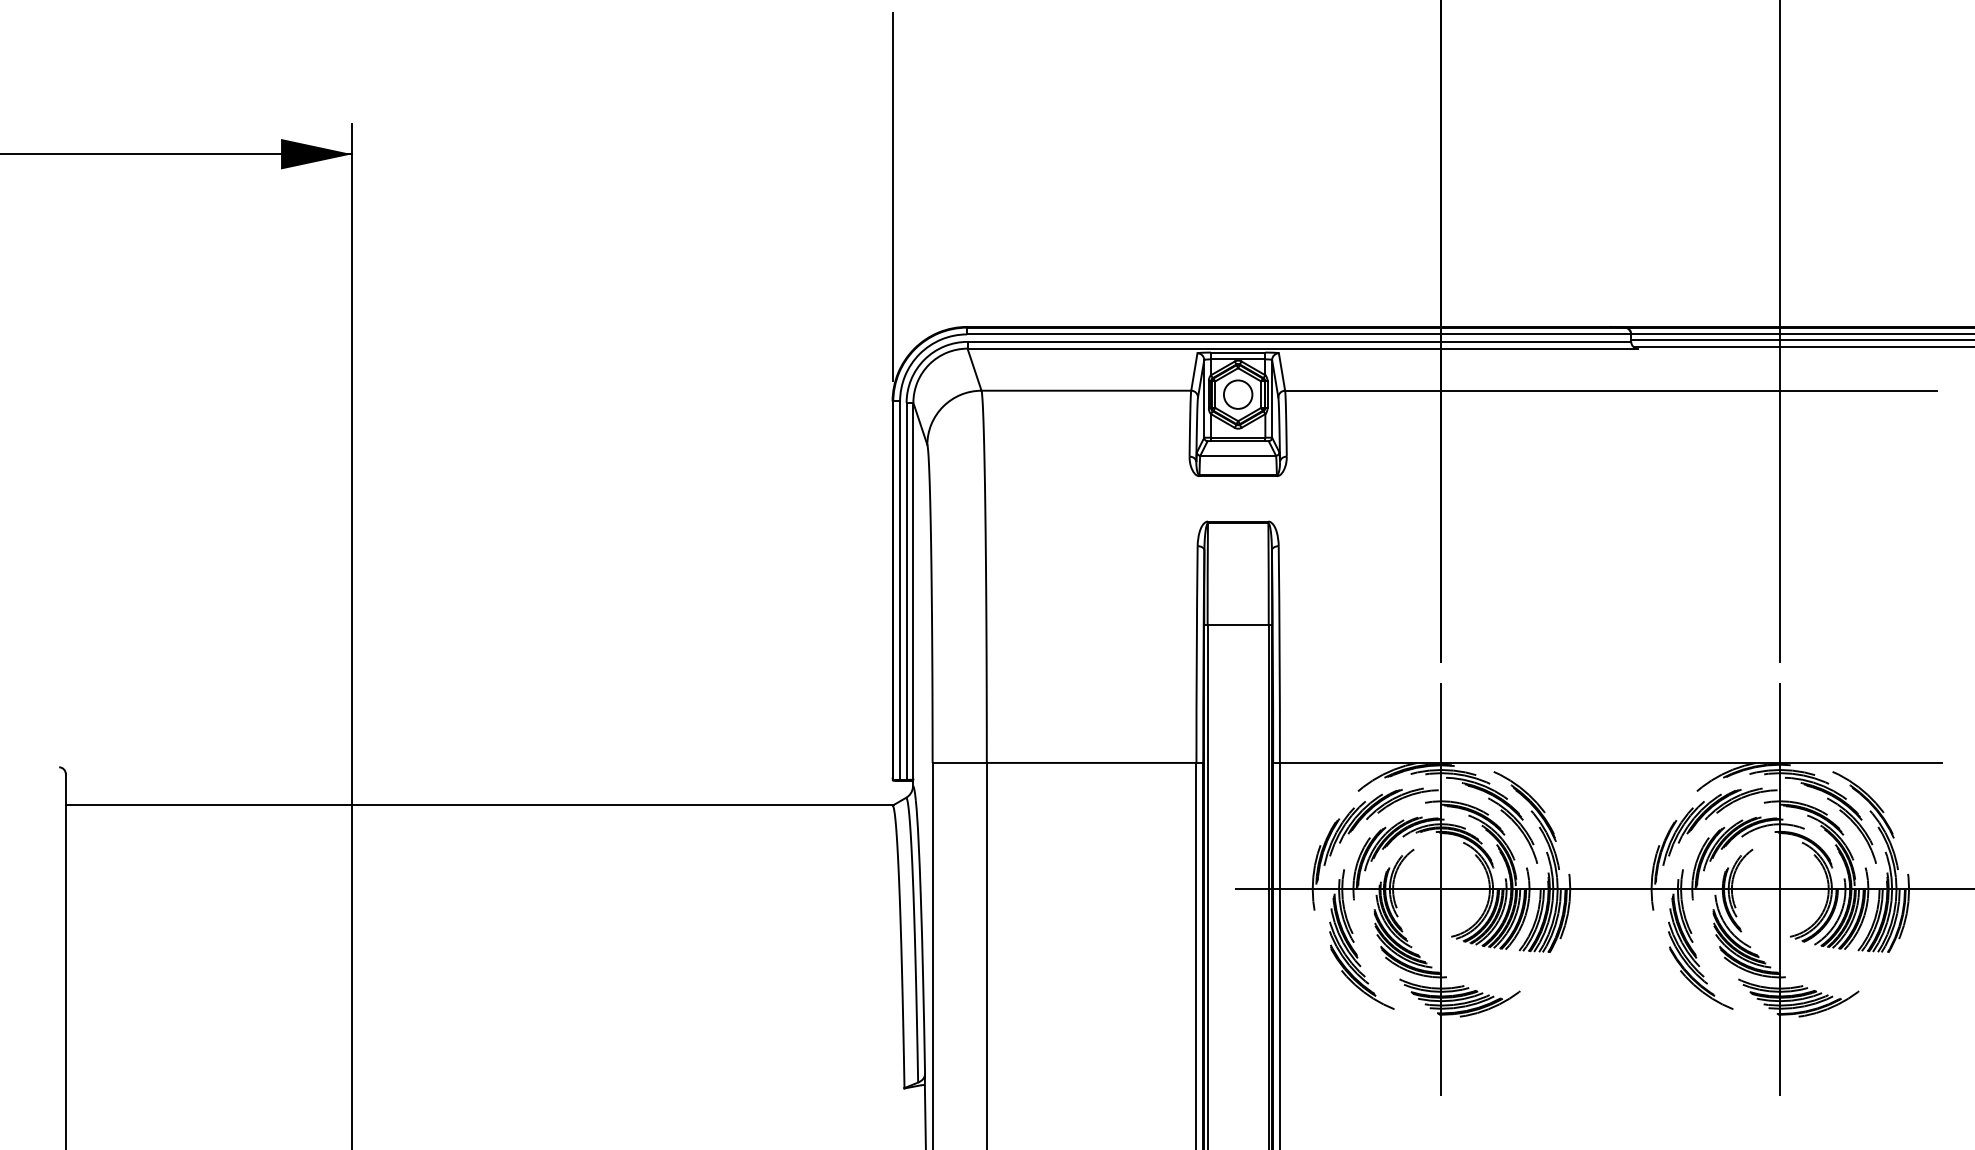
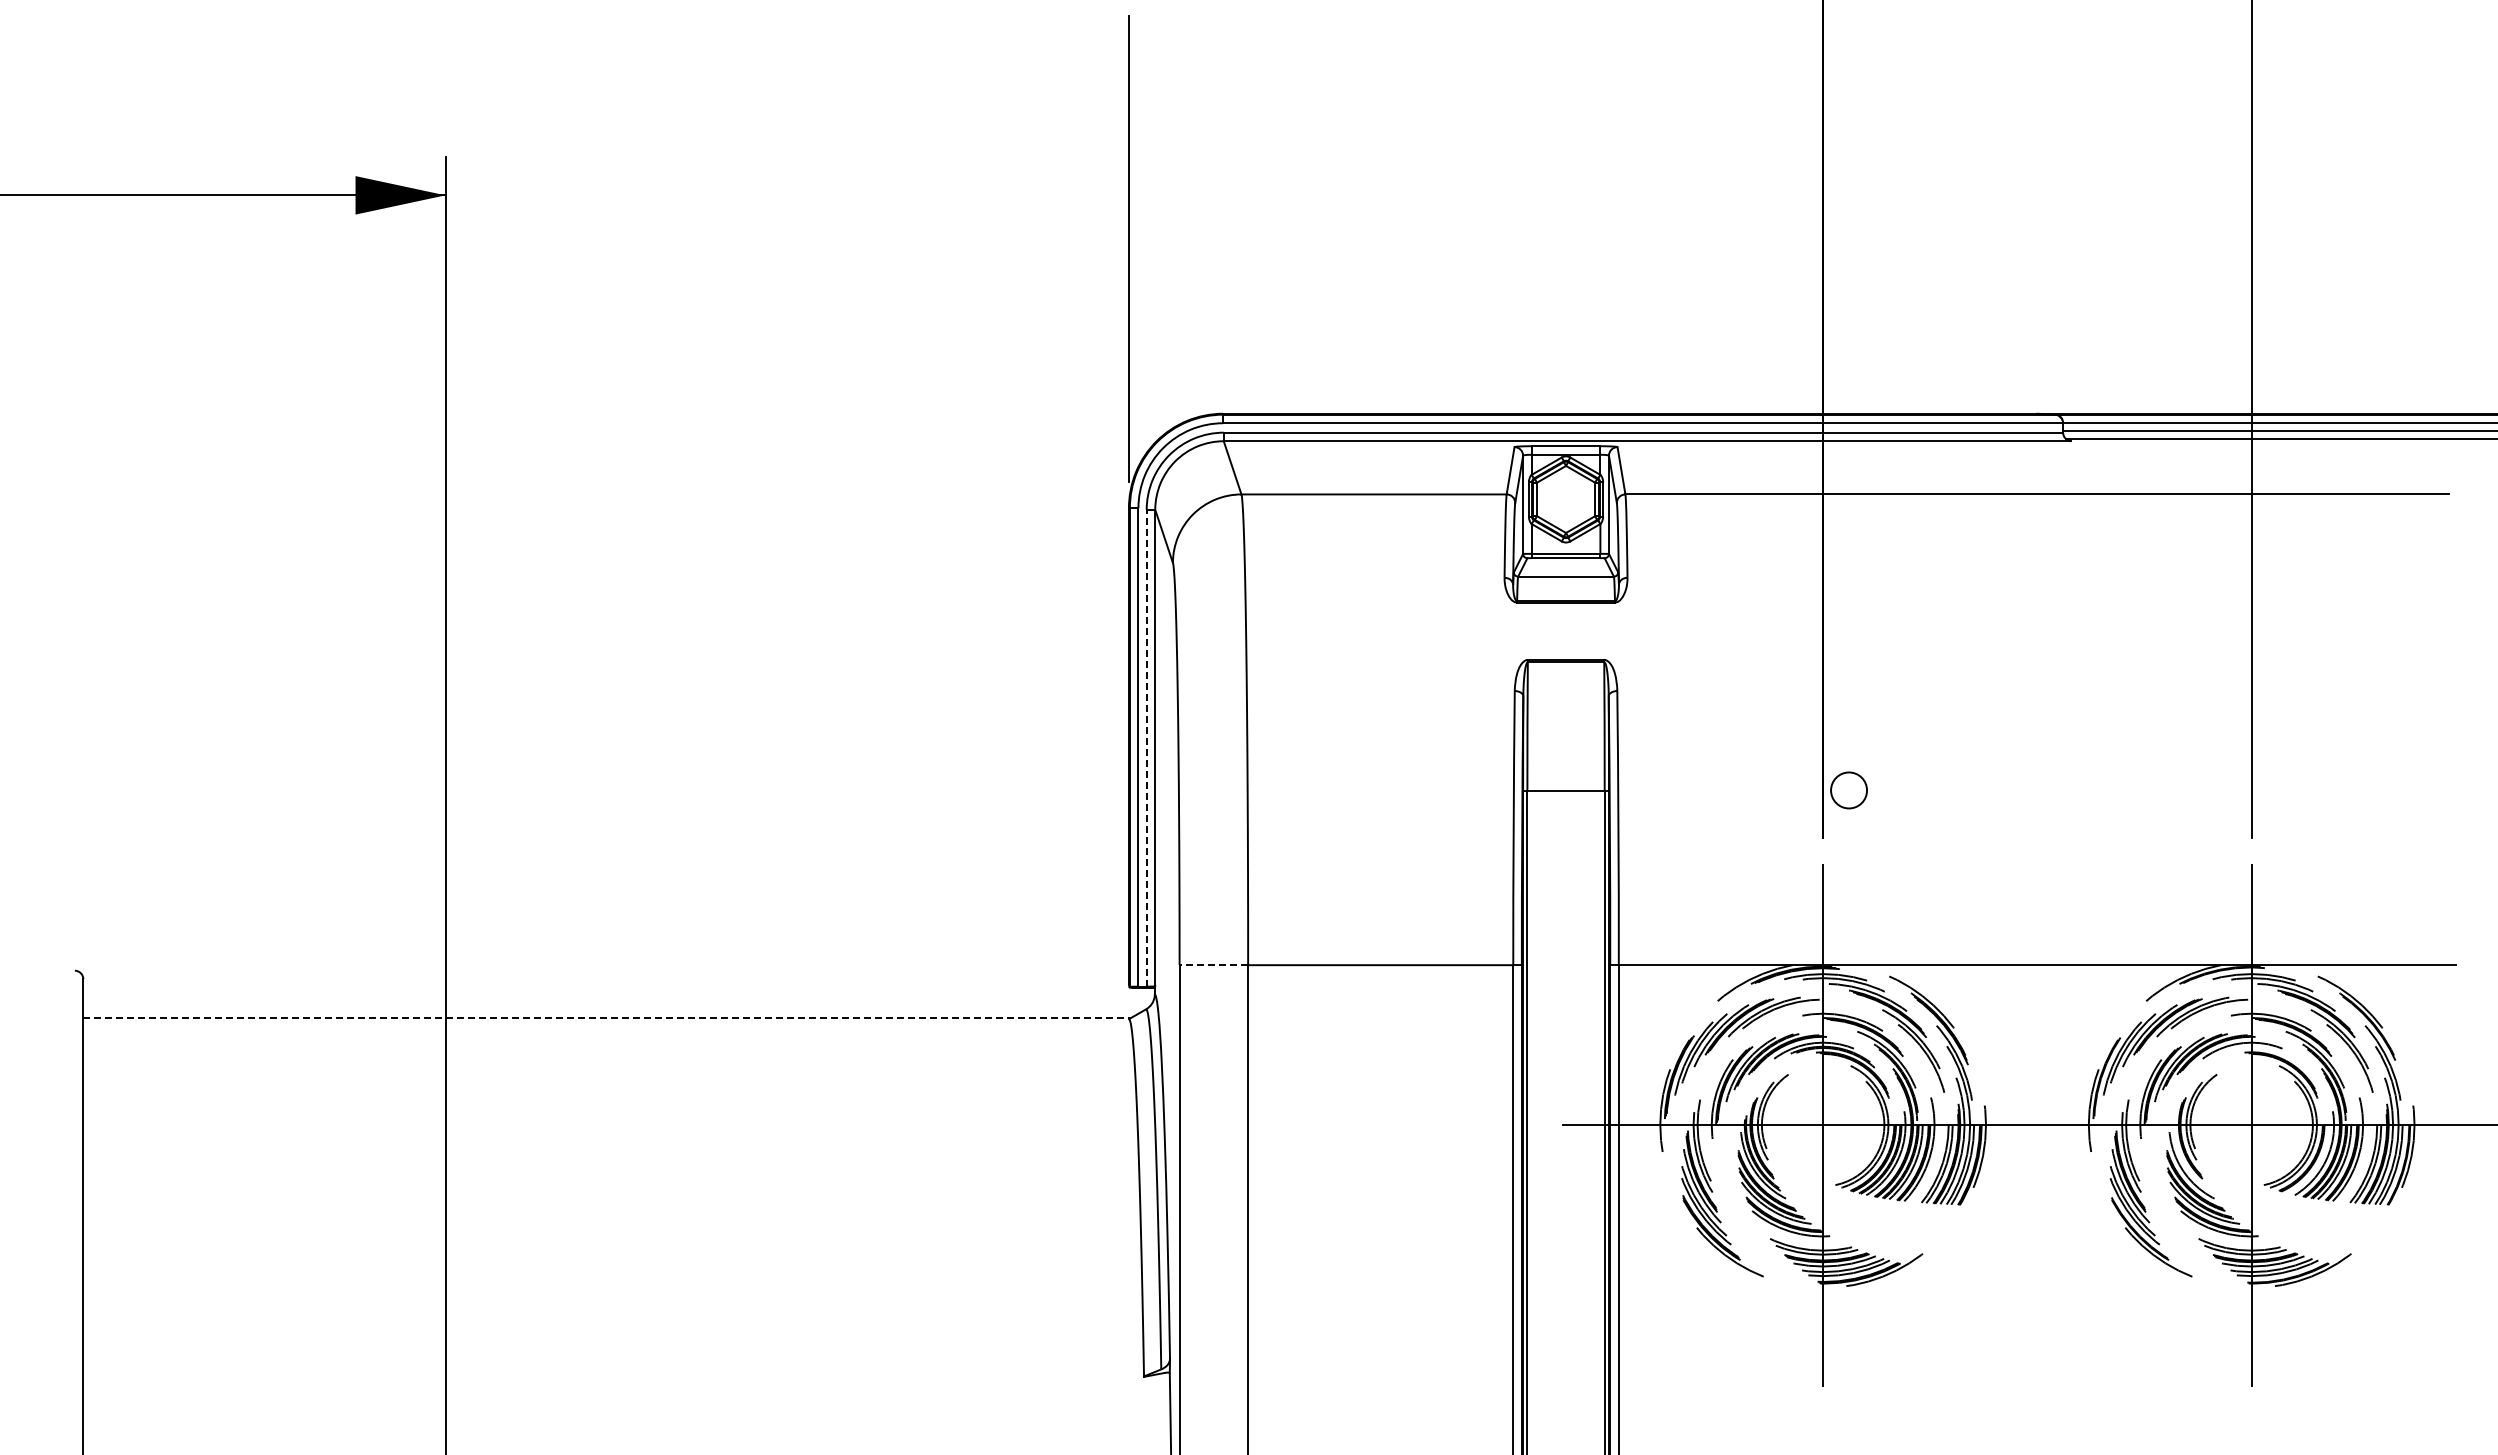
circle: (1237, 394) -> (1848, 790), moved
line: (906, 590) -> (1146, 747), solid -> dashed
line: (959, 763) -> (1213, 965), solid -> dashed
line: (480, 804) -> (607, 1017), solid -> dashed

